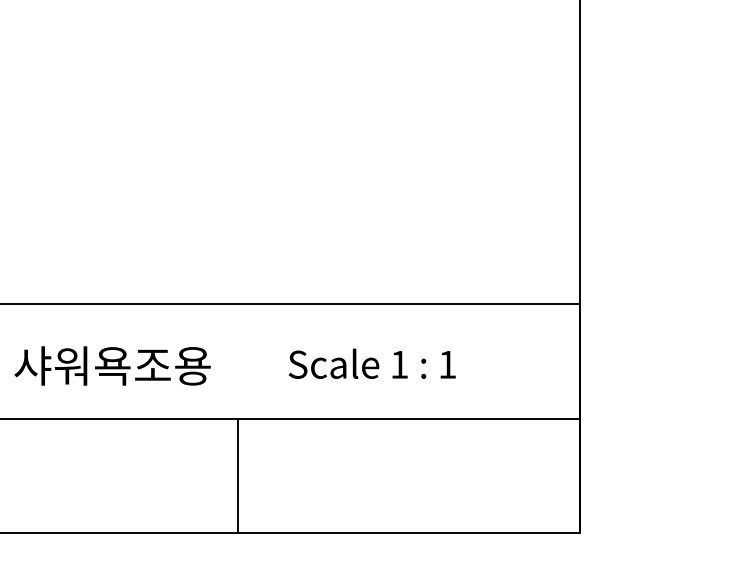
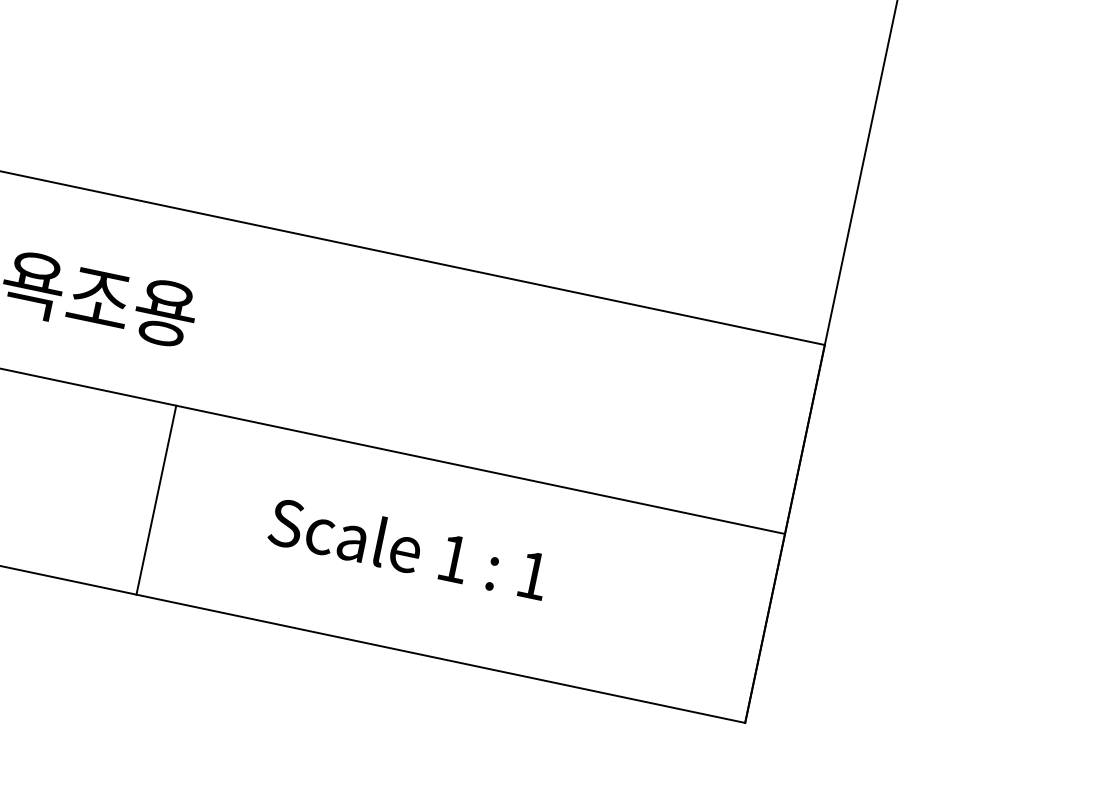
text: (371, 363) -> (407, 547), moved
line: (237, 475) -> (156, 499), moved

